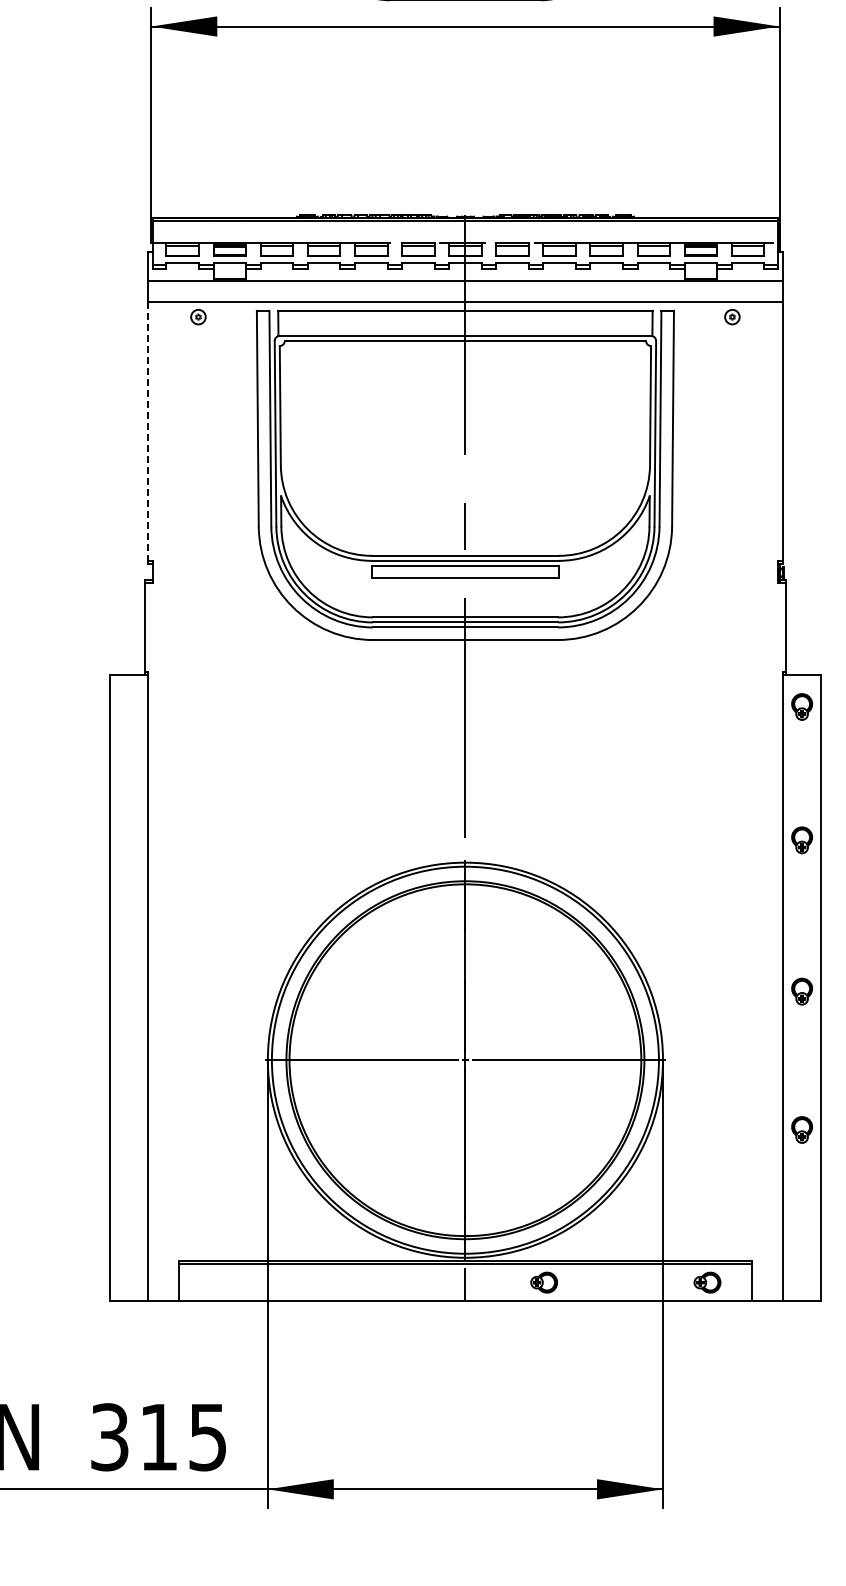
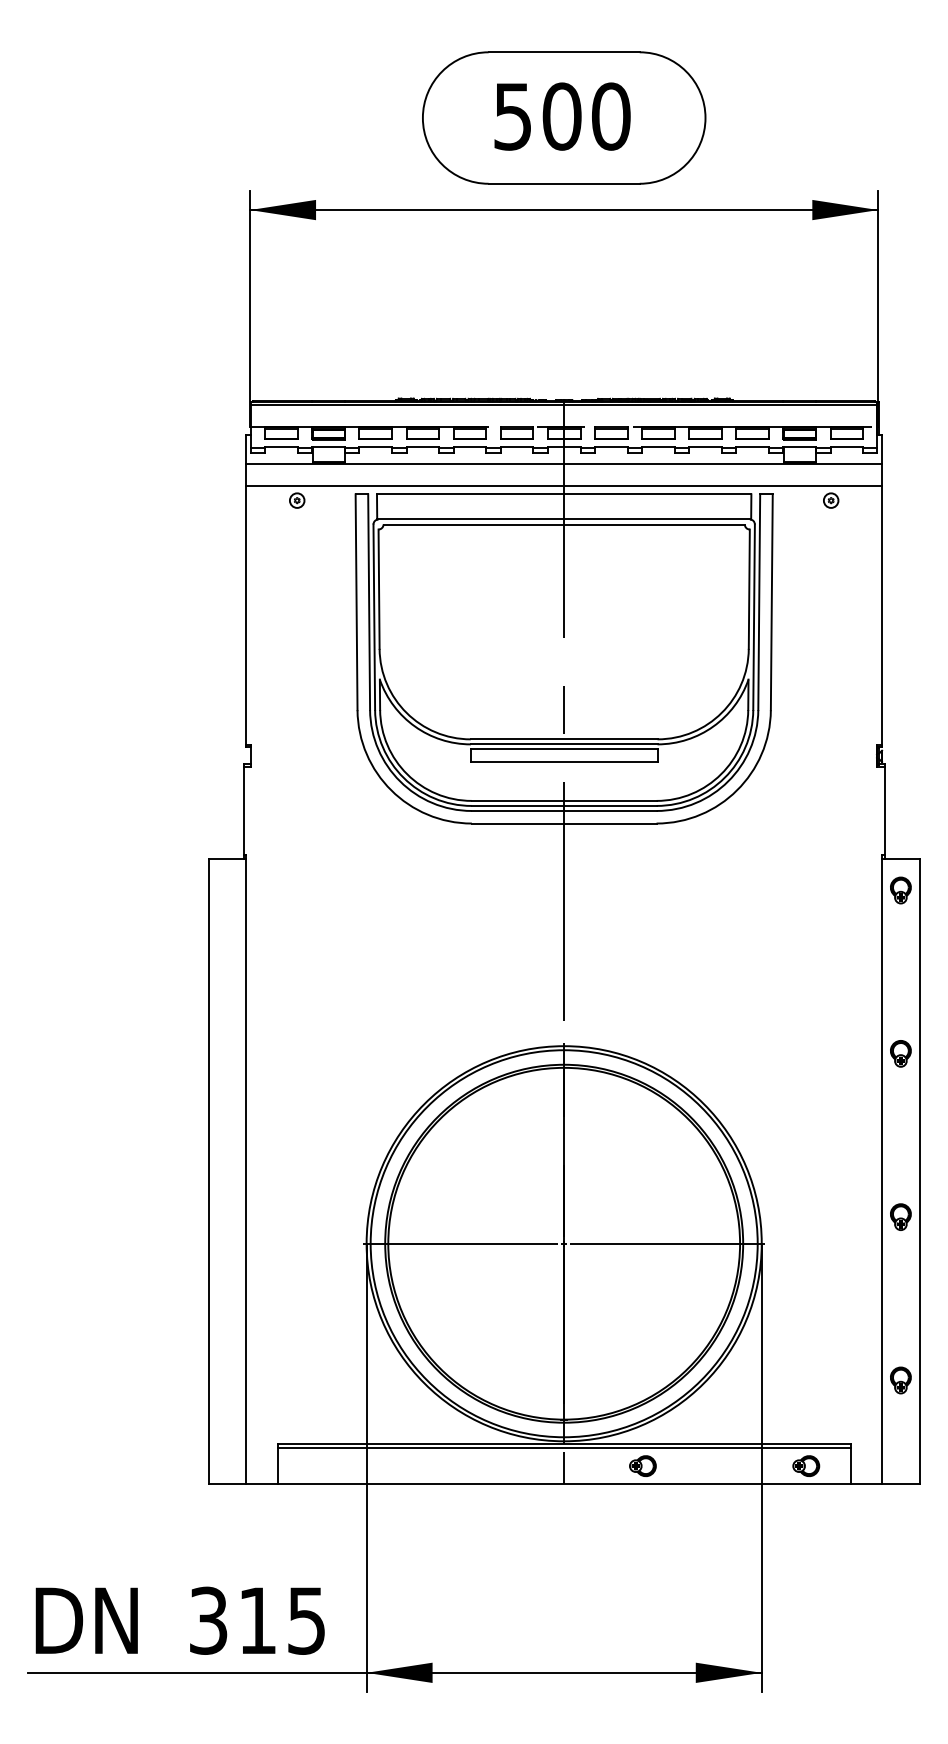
line: (147, 431) -> (246, 615), dashed -> solid
part: (801, 839) -> (900, 1053), moved
part: (801, 990) -> (900, 1216), moved
part: (801, 1129) -> (900, 1380), moved

